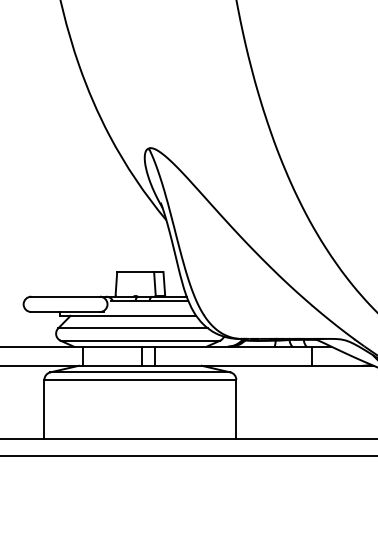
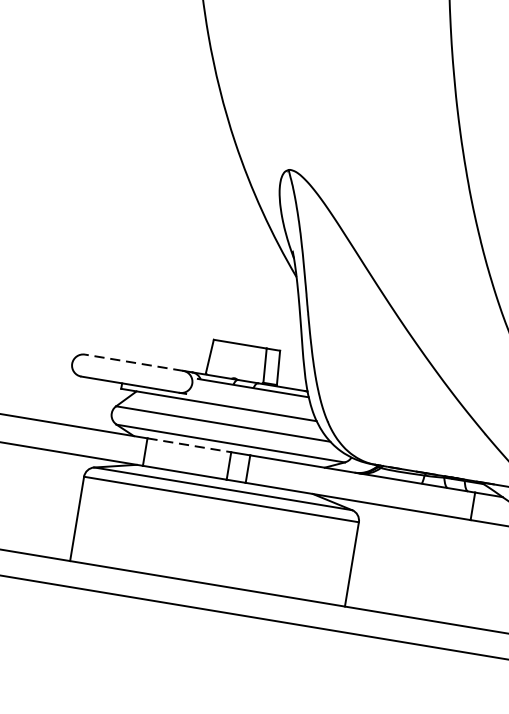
line: (65, 296) -> (134, 362), solid -> dashed
line: (112, 346) -> (189, 445), solid -> dashed

